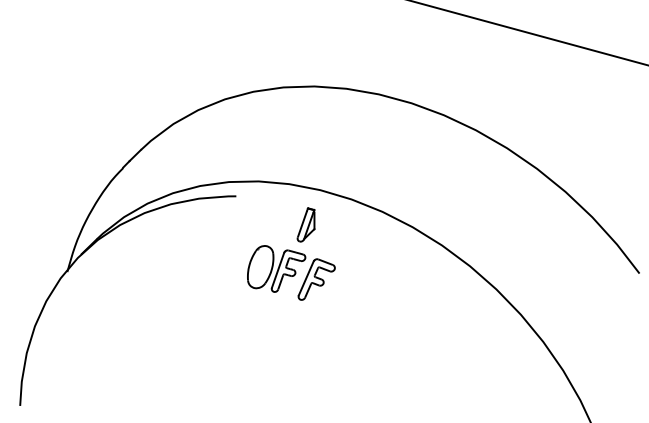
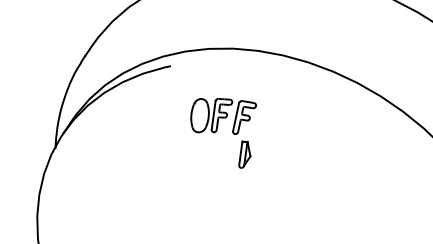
part: (305, 224) -> (243, 154), moved

